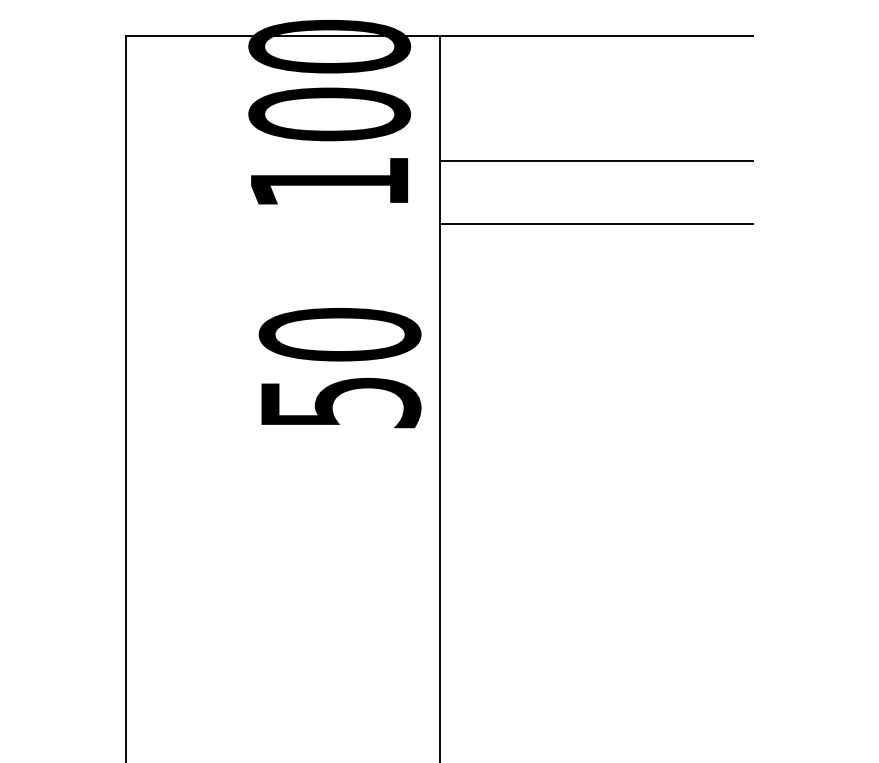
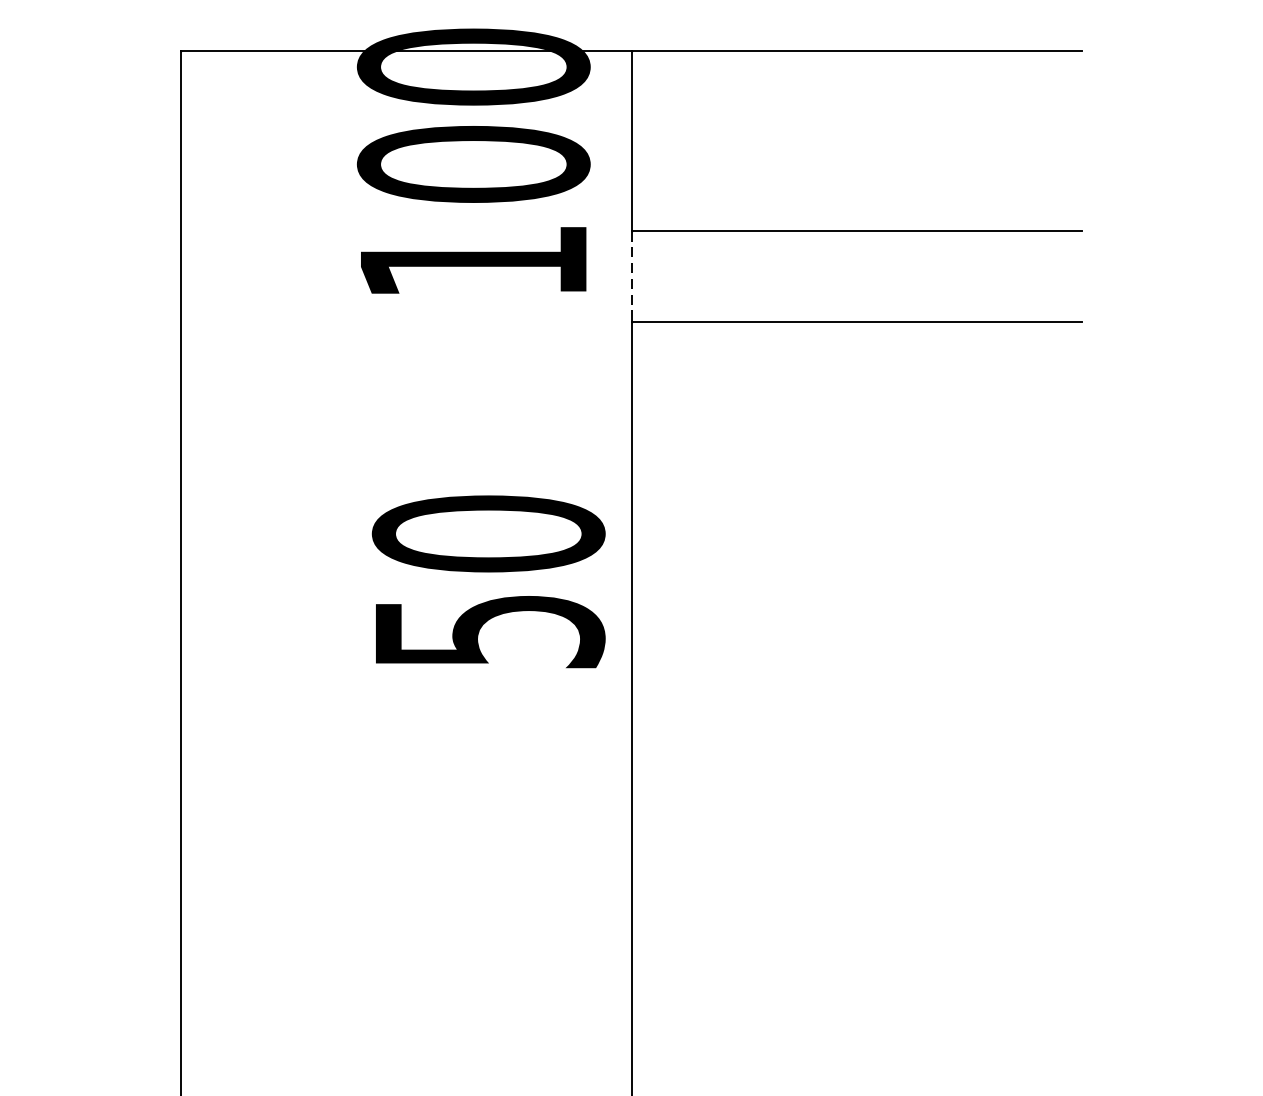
line: (439, 193) -> (631, 277), solid -> dashed
text: (339, 368) -> (487, 582), moved

